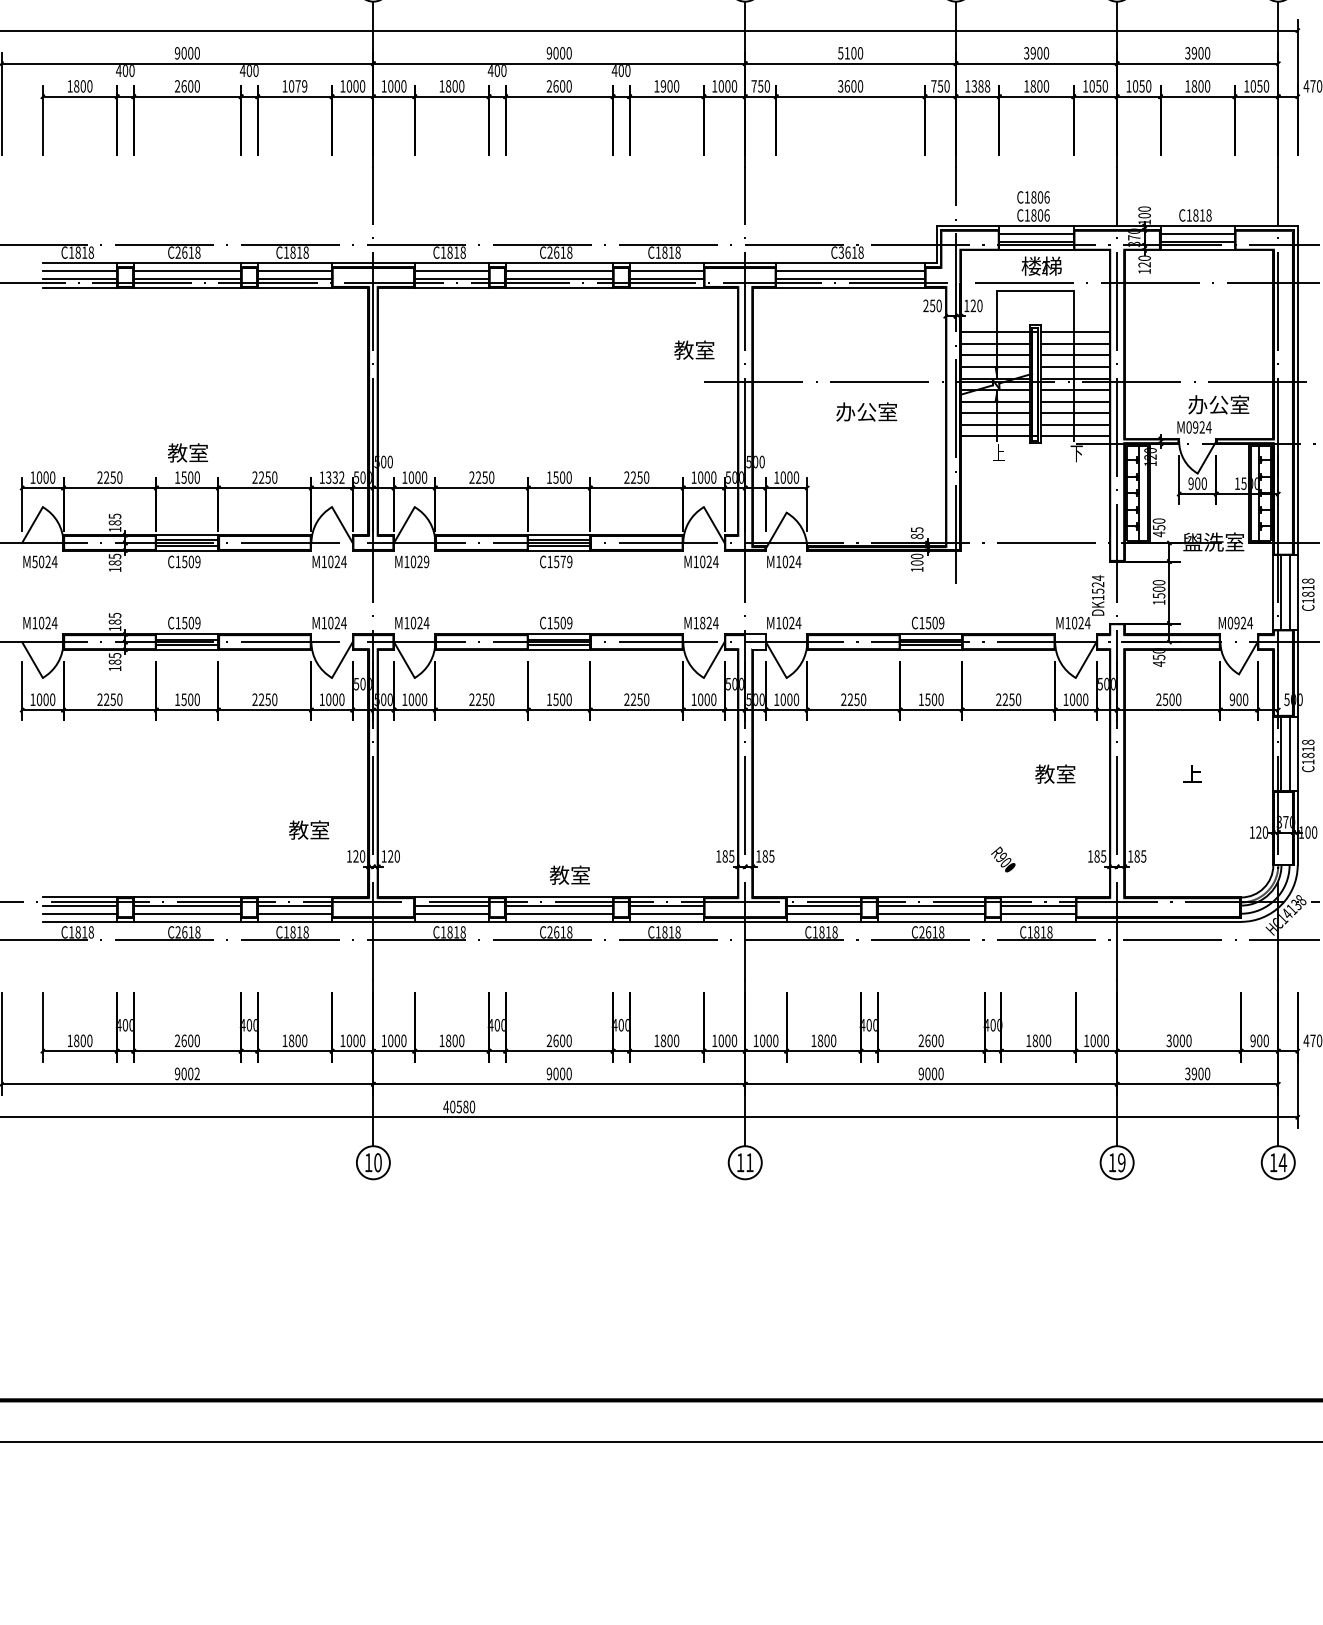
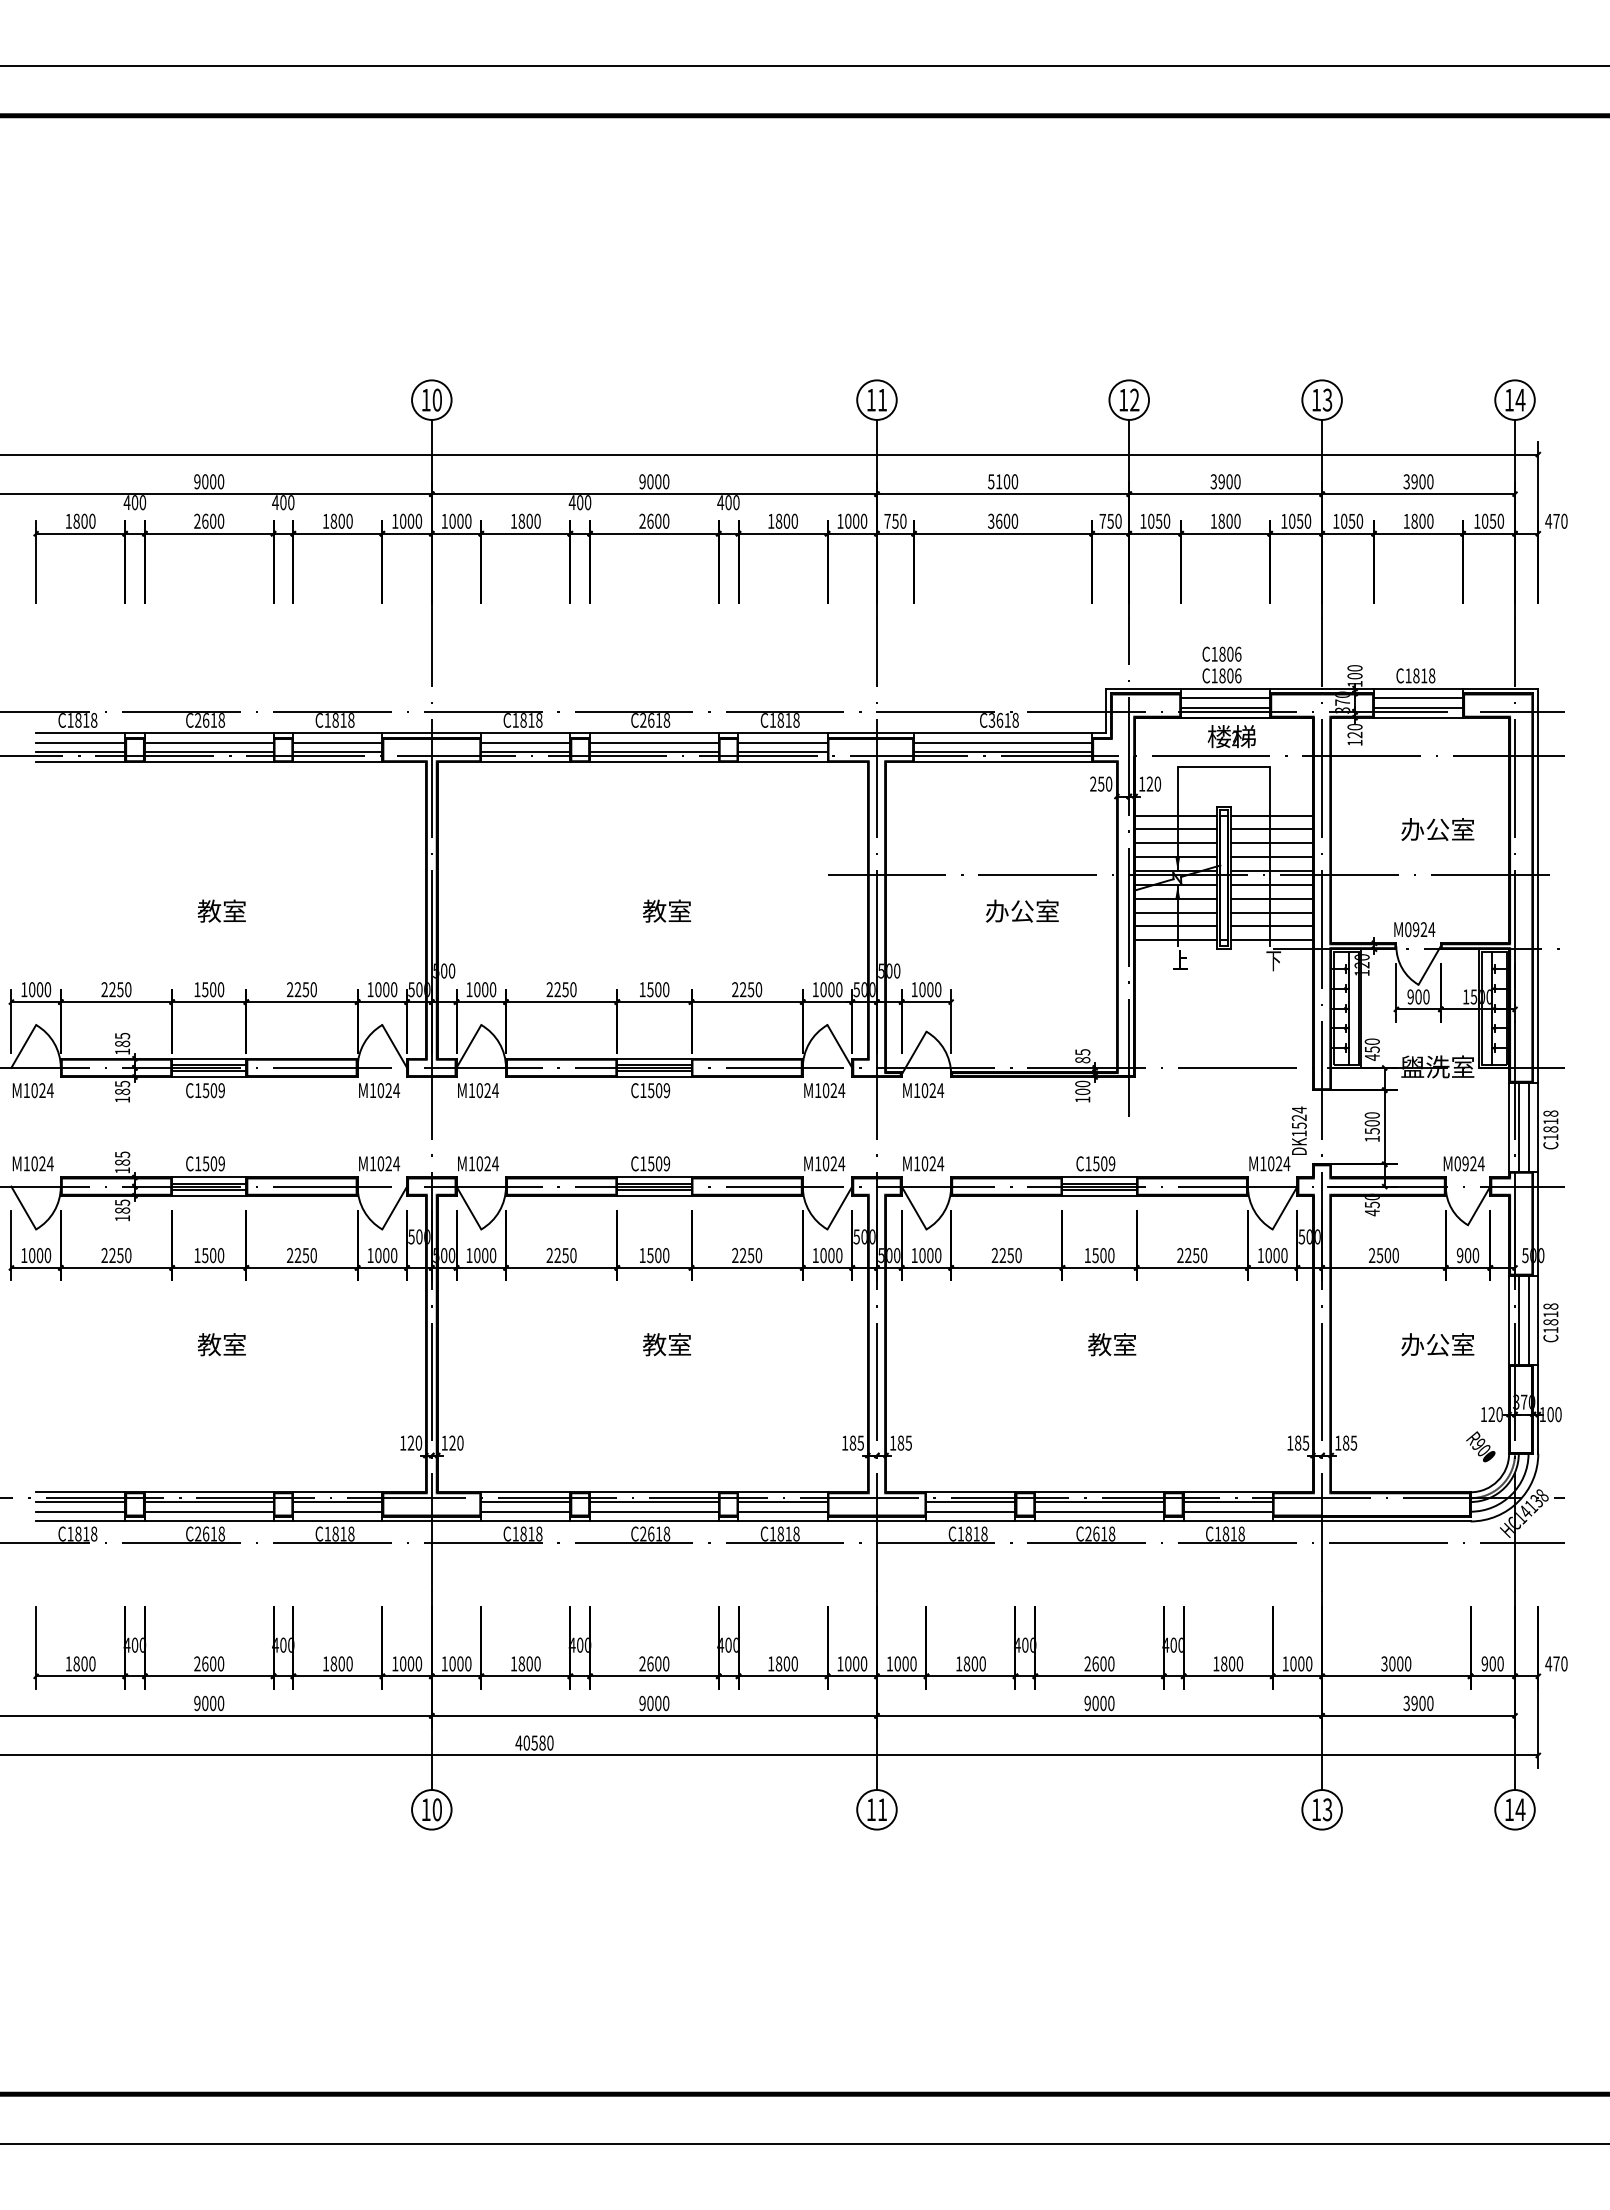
text: (297, 85) -> (341, 520), 1079 -> 1800
text: (663, 85) -> (778, 520), 1900 -> 1800
text: (981, 85) -> (1159, 520), 1388 -> 1050
text: (693, 349) -> (666, 910), moved
text: (1218, 404) -> (1437, 829), moved
text: (187, 452) -> (221, 910), moved
text: (335, 477) -> (386, 989), 1332 -> 1000
text: (34, 561) -> (26, 1090), M5024 -> M1024
text: (426, 561) -> (495, 1090), M1029 -> M1024
text: (562, 561) -> (658, 1090), C1579 -> C1509
text: (702, 622) -> (825, 1163), M1824 -> M1024
fill: (754, 642) -> (888, 1186), added
text: (1055, 774) -> (1112, 1344), moved
text: (1213, 774) -> (1437, 1344), 上 -> 办公室
text: (308, 830) -> (221, 1344), moved
text: (1003, 859) -> (1480, 1446), moved
text: (569, 875) -> (666, 1344), moved
text: (196, 1073) -> (220, 1703), 9002 -> 9000
text: (1121, 1162) -> (1327, 1809), 19 -> 13

